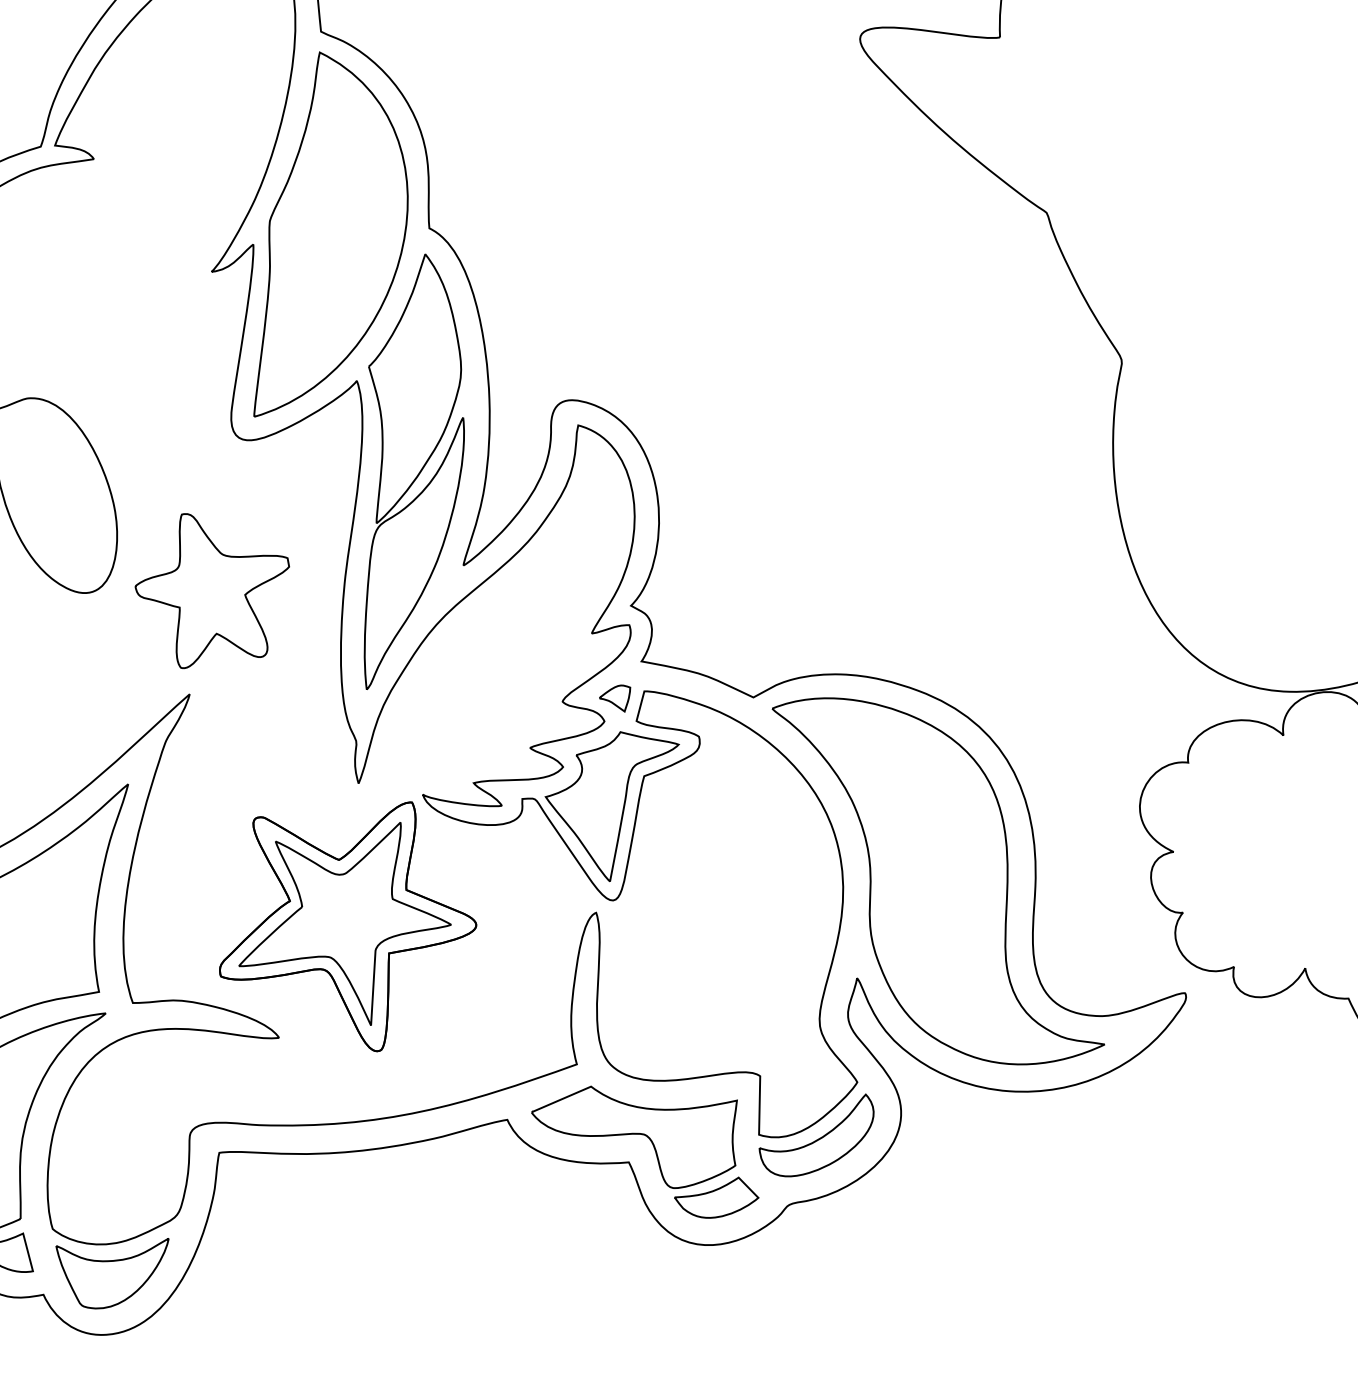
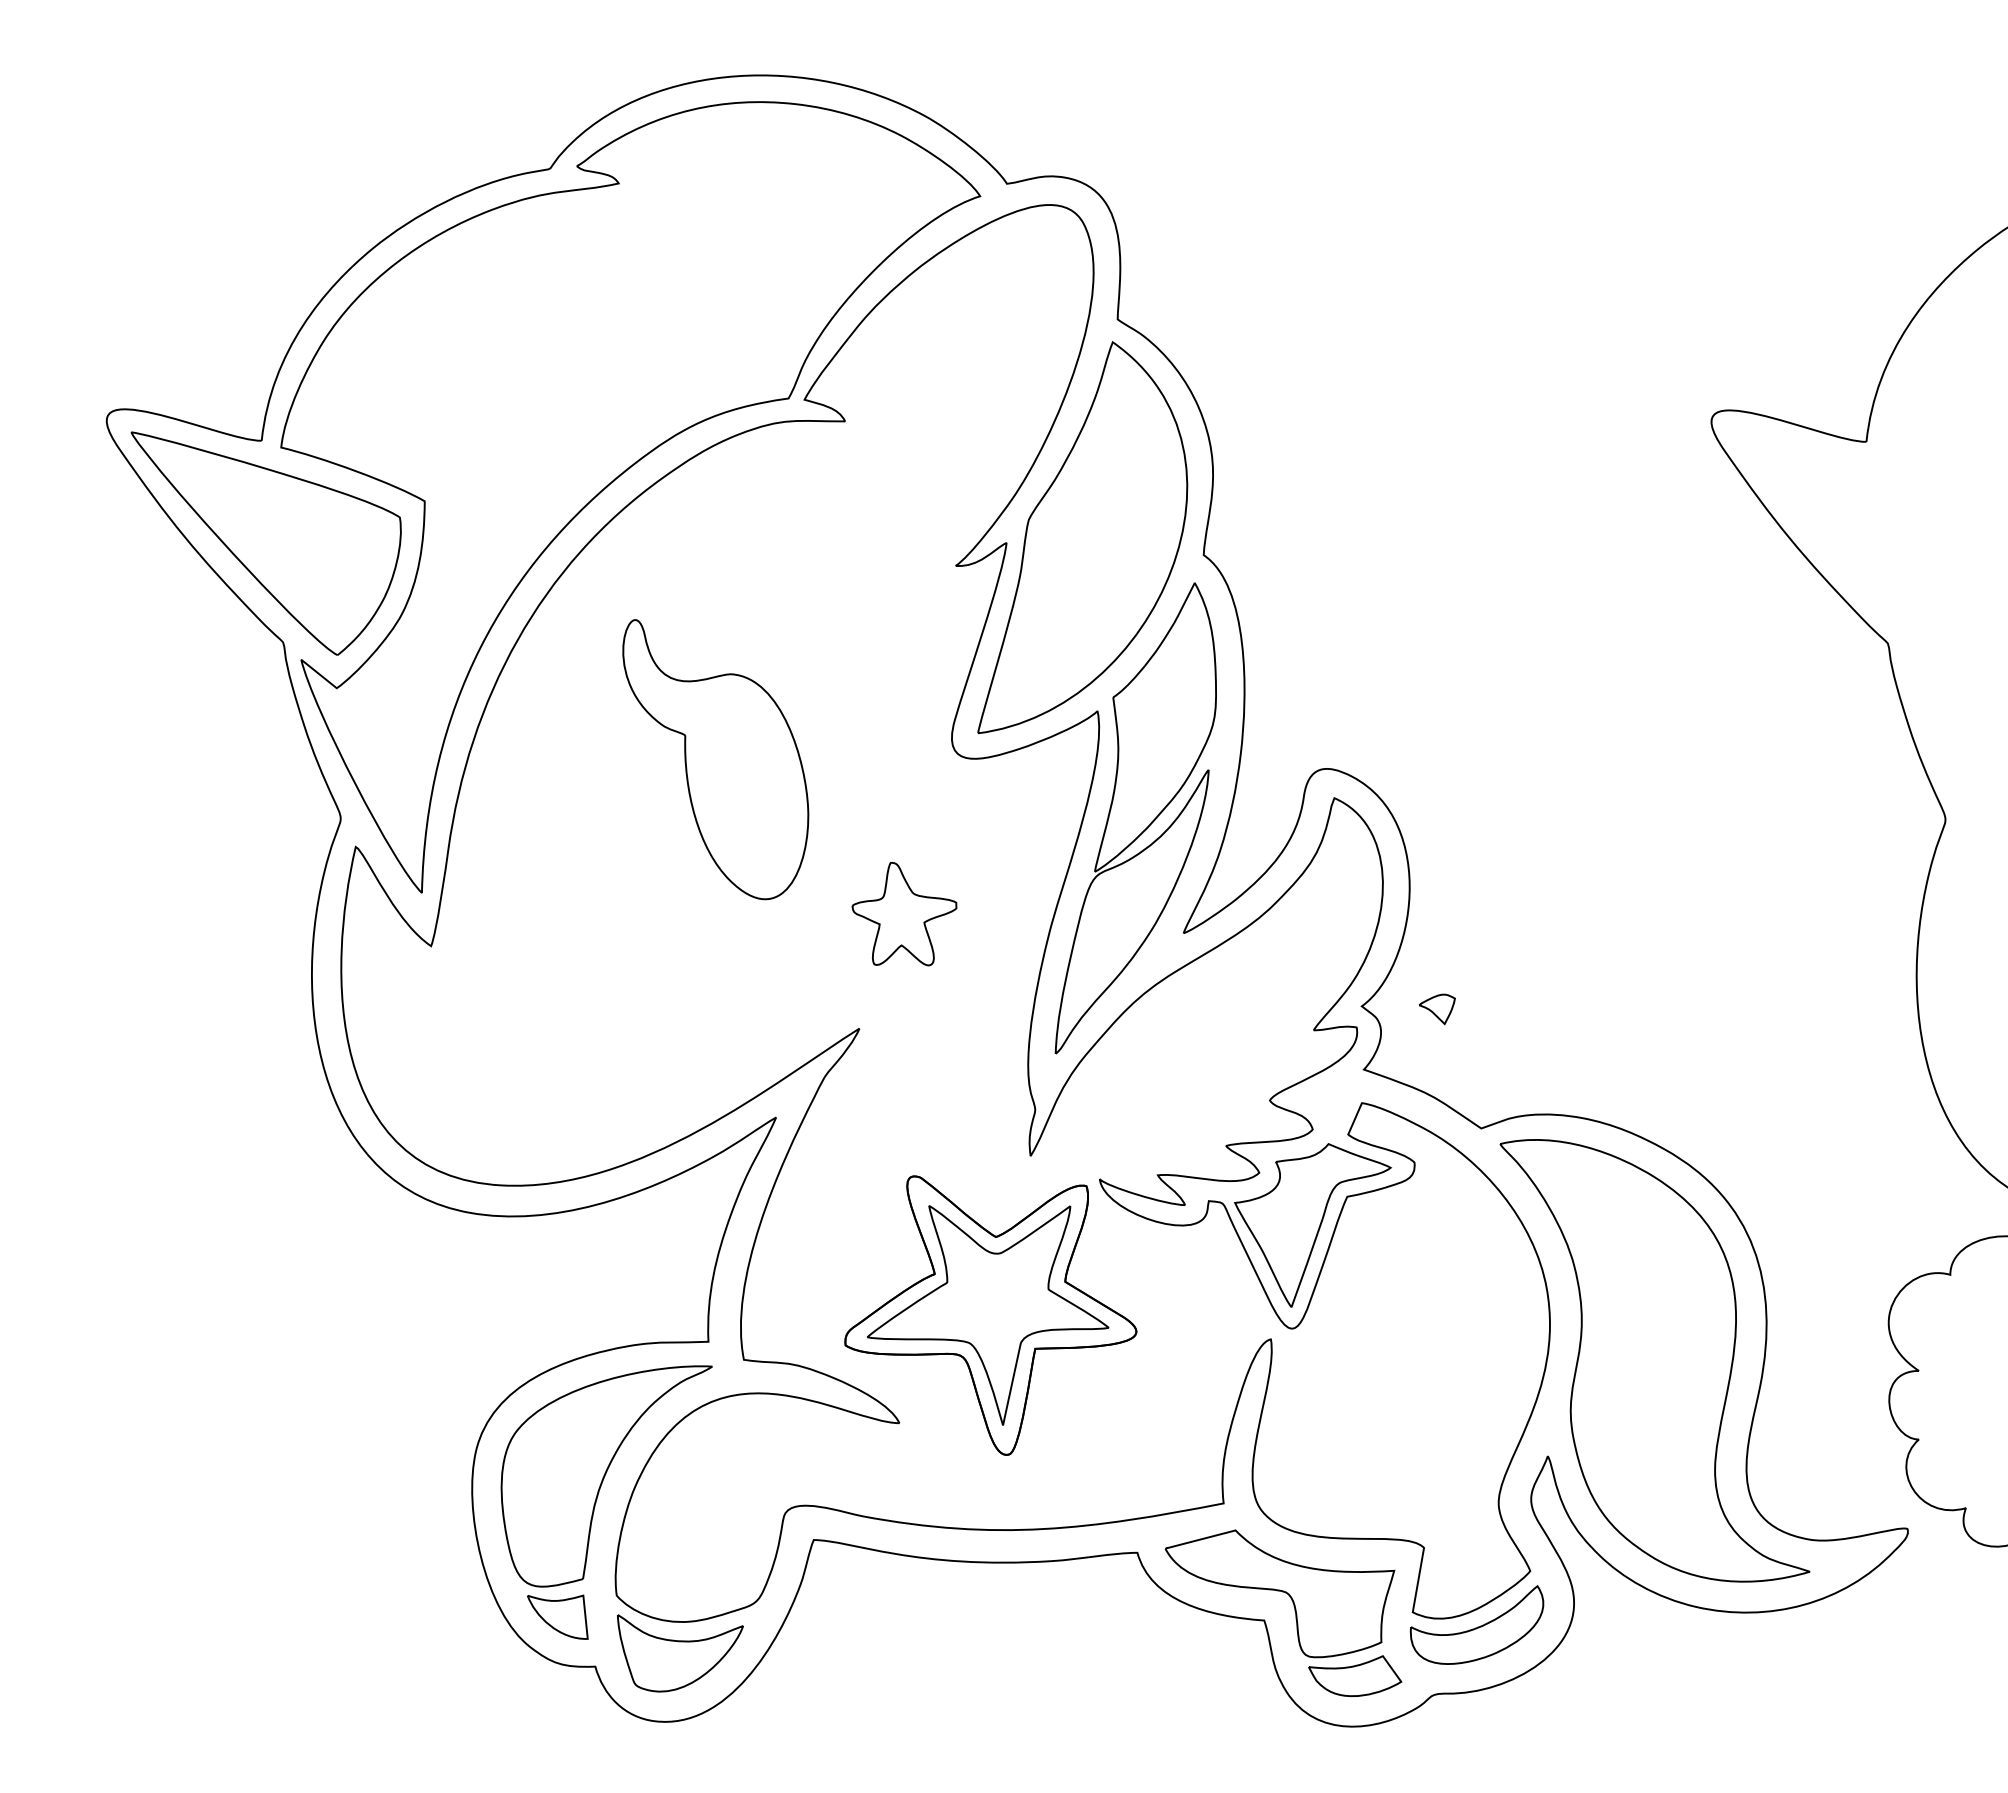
part: (213, 586) -> (904, 913), size x0.6
part: (616, 699) -> (1437, 1009), moved

